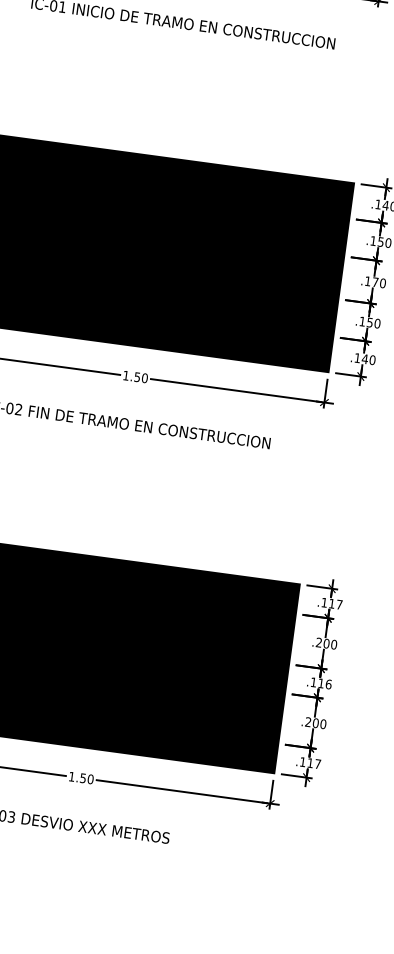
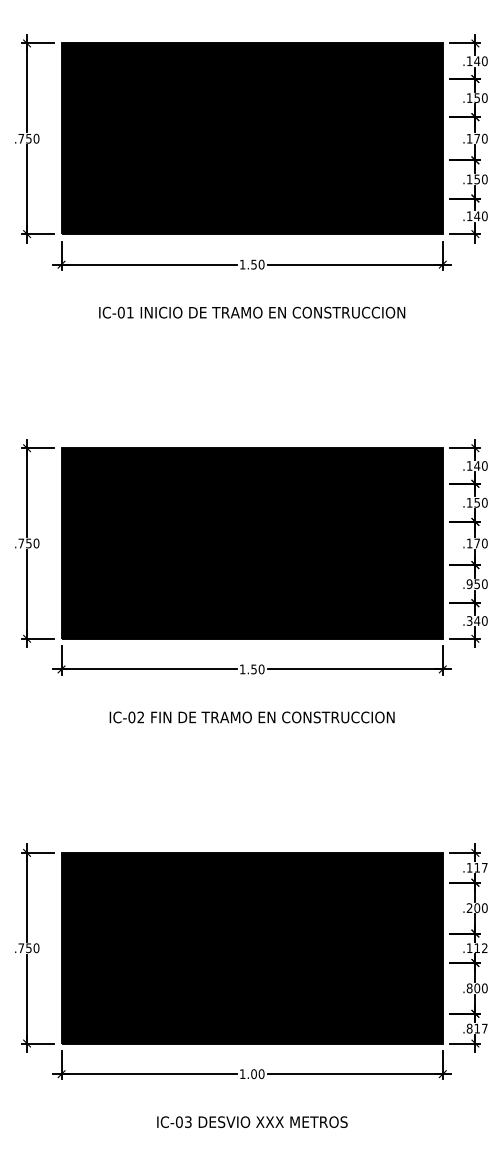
text: (362, 321) -> (469, 584), .150 -> .950
text: (357, 357) -> (469, 620), .140 -> .340
text: (328, 684) -> (484, 948), .116 -> .112
text: (308, 722) -> (469, 988), .200 -> .800
text: (302, 761) -> (469, 1028), .117 -> .817
text: (82, 777) -> (253, 1073), 1.50 -> 1.00

